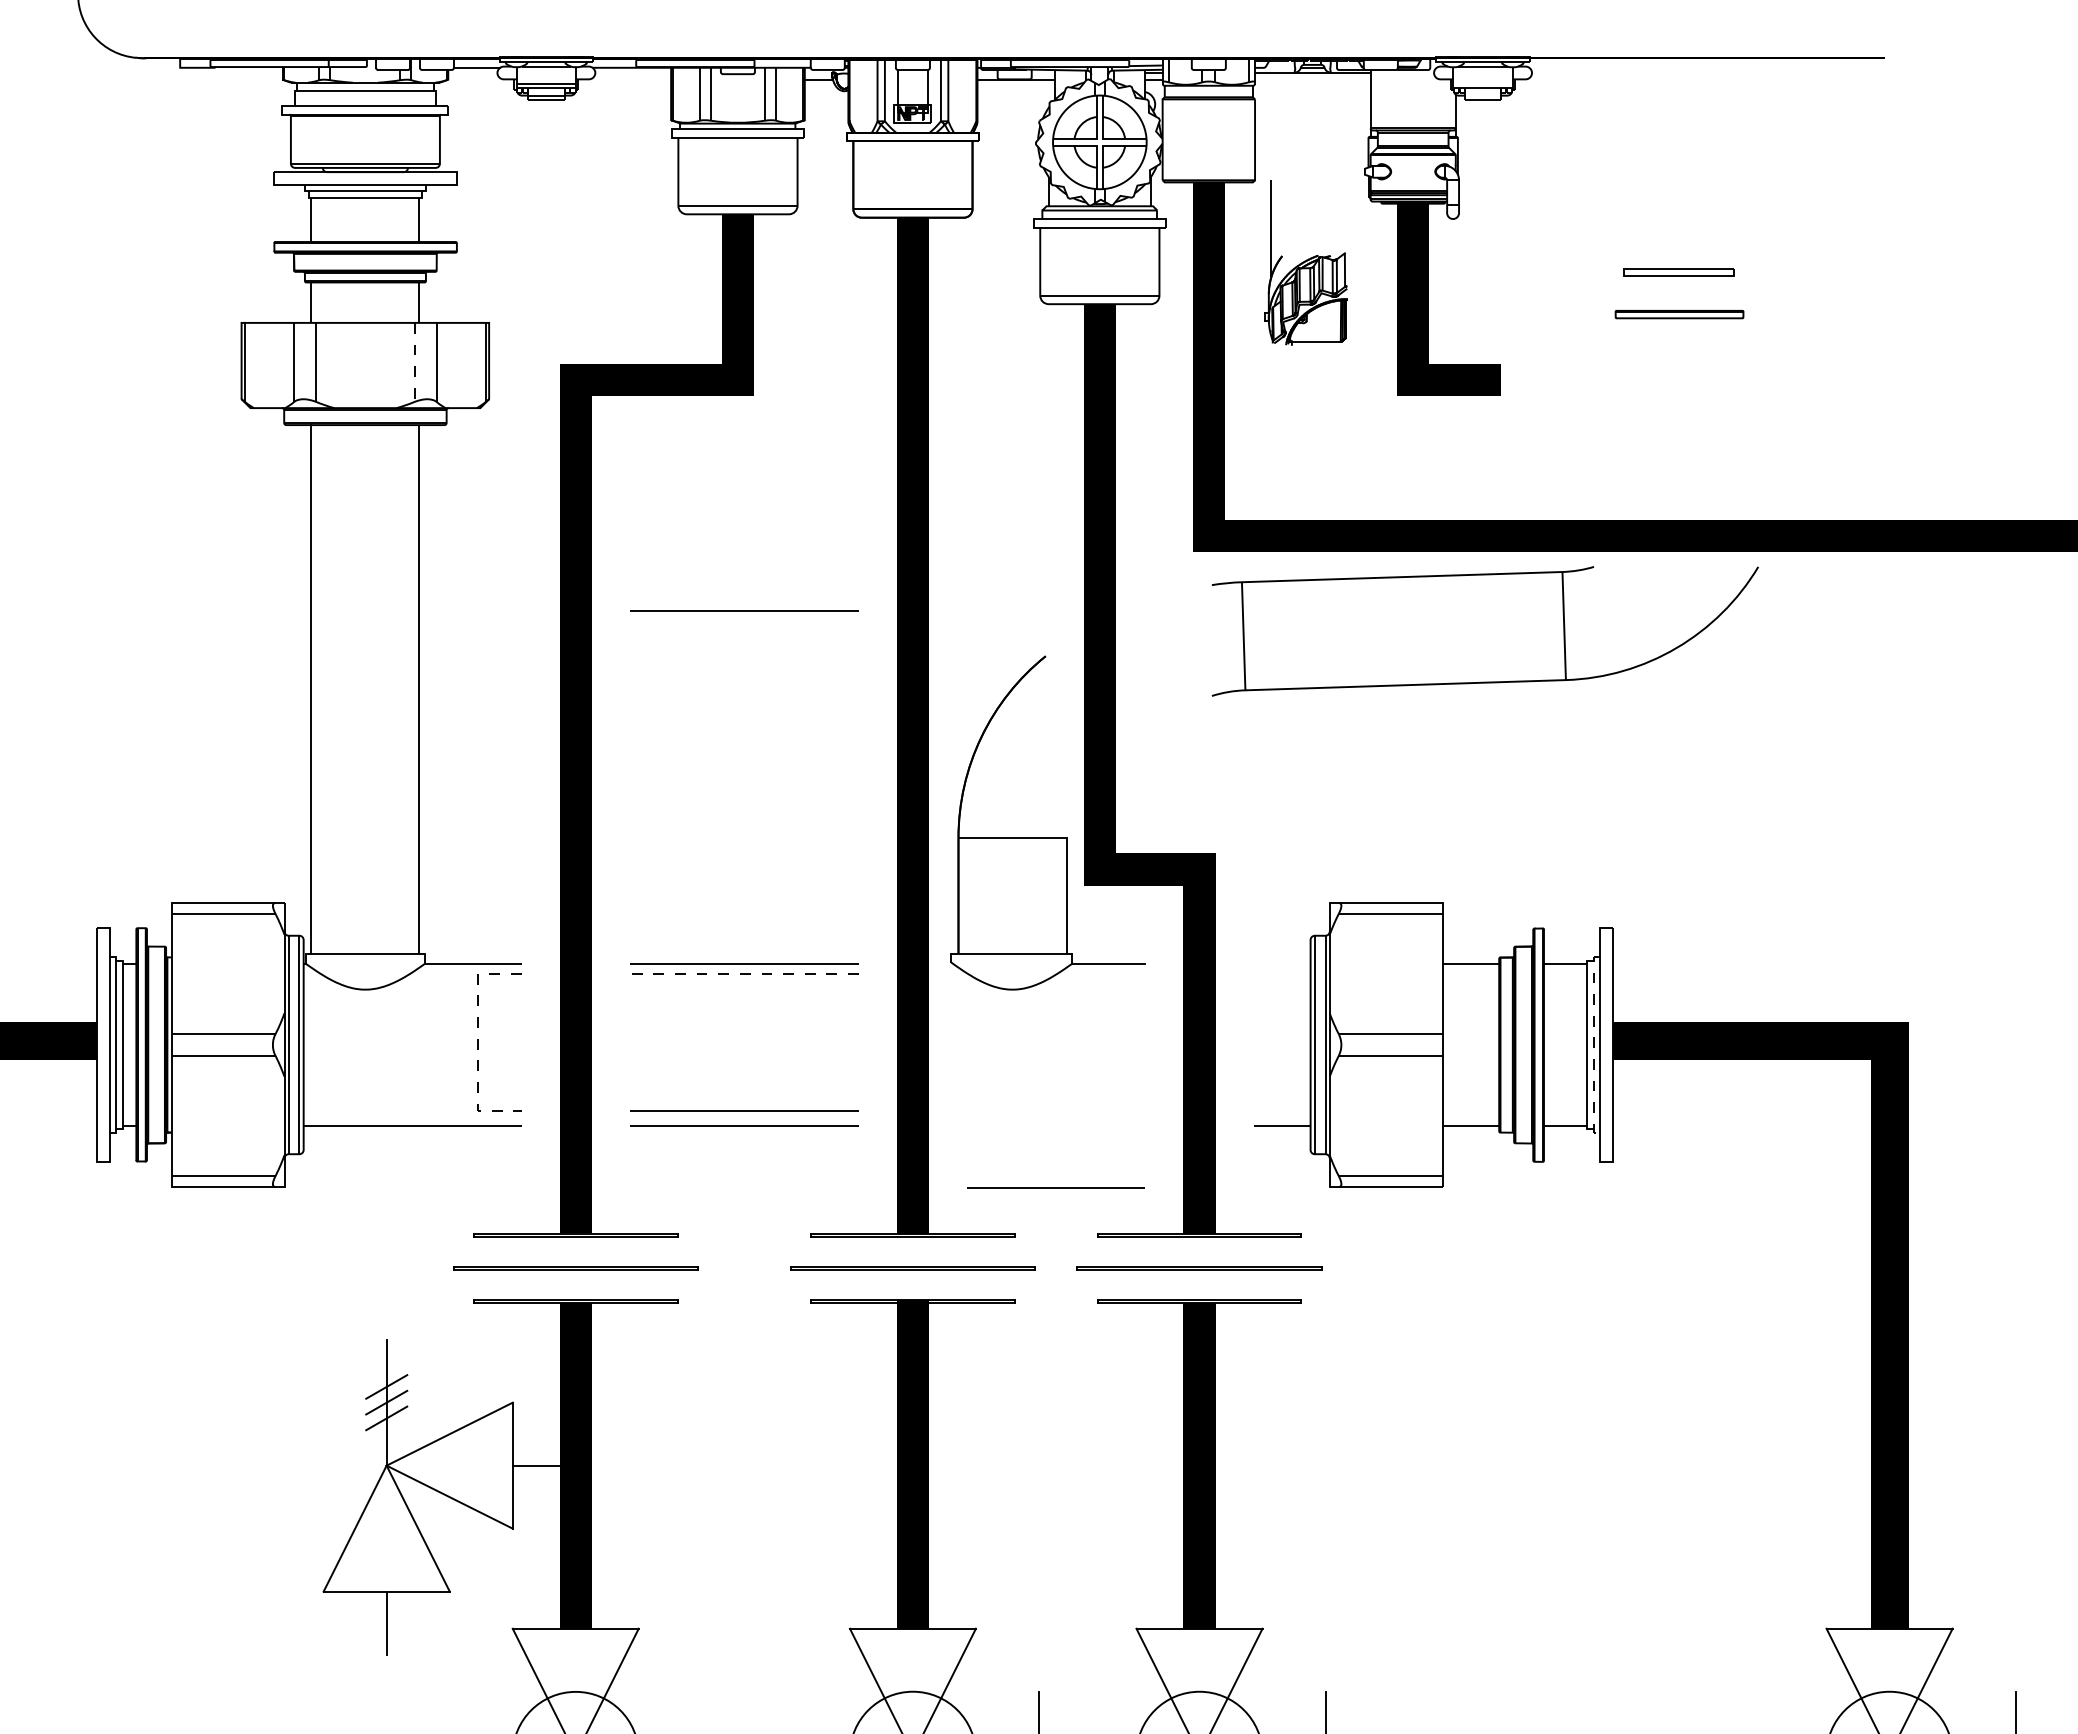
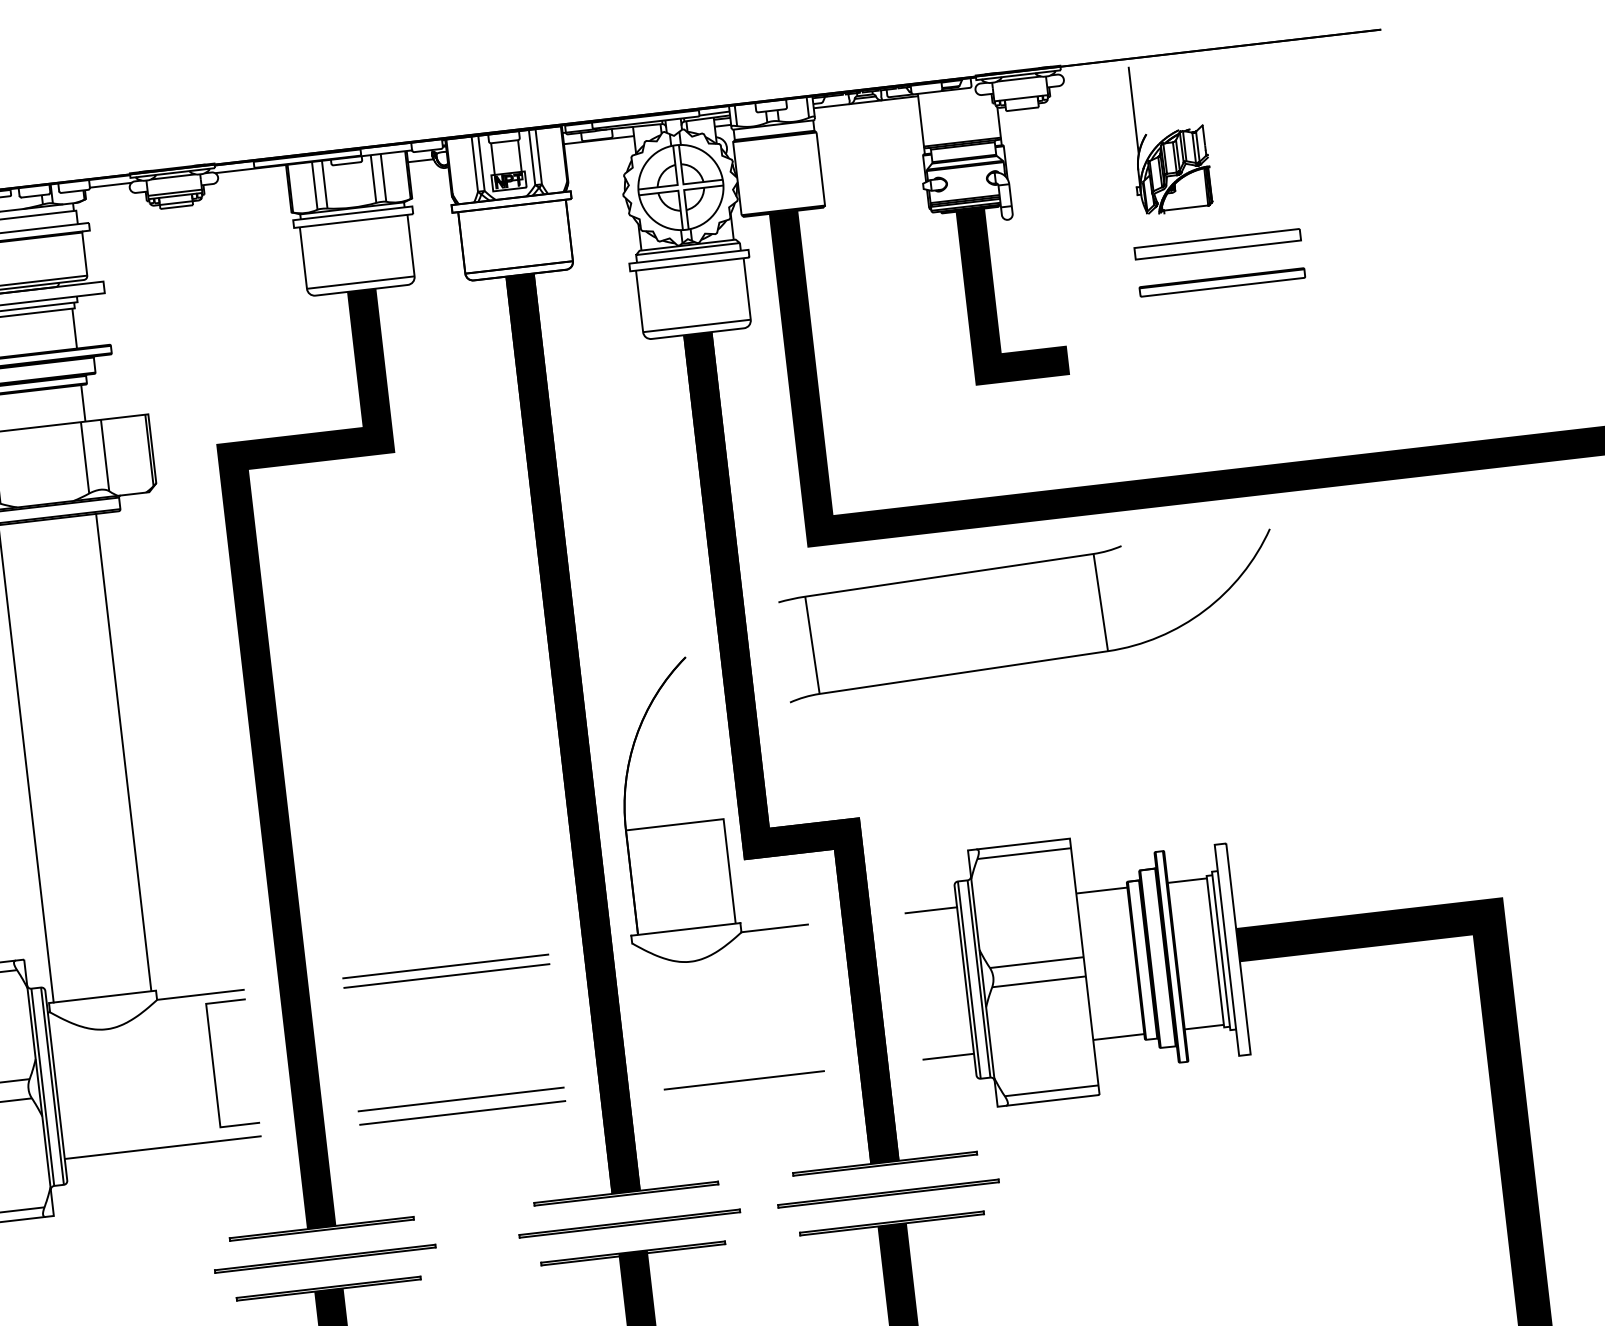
part: (1305, 262) -> (1168, 137), moved
part: (1679, 272) -> (1217, 244), size x1.67
part: (1679, 314) -> (1222, 282), size x1.43
line: (414, 362) -> (85, 457), dashed -> solid
line: (744, 610) -> (408, 647), removed
part: (1484, 631) -> (1029, 615), moved
line: (1281, 963) -> (930, 910), added
line: (744, 974) -> (447, 976), dashed -> solid
line: (477, 1043) -> (213, 1066), dashed -> solid
line: (1593, 1044) -> (1220, 950), dashed -> solid
line: (1055, 1187) -> (743, 1079), moved

